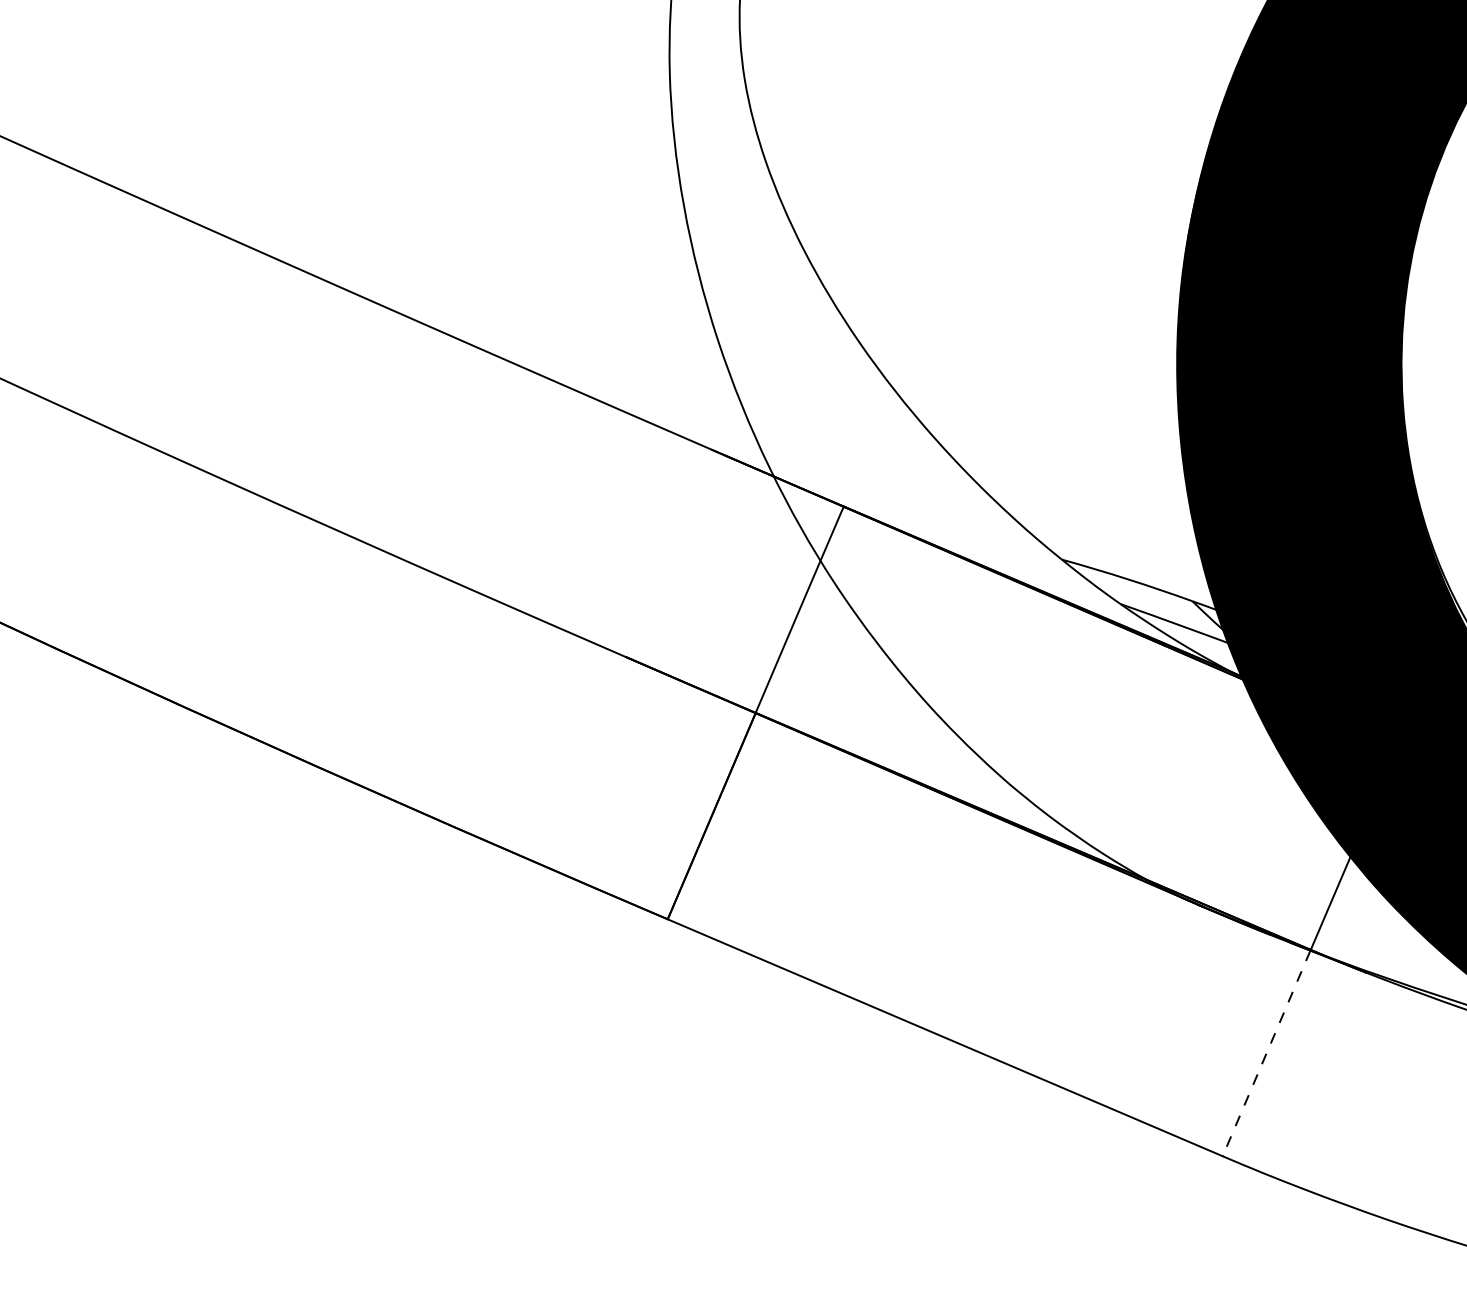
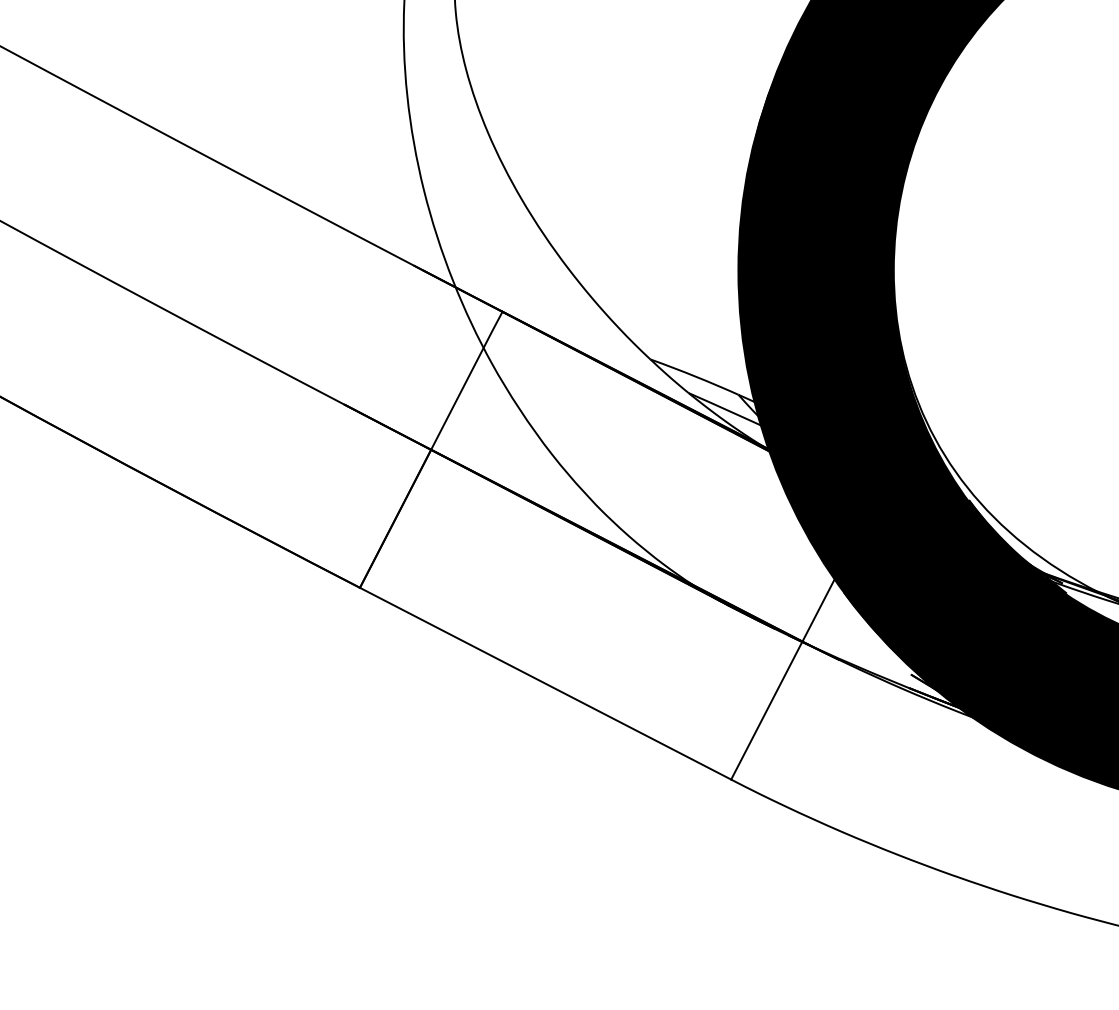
line: (1266, 1054) -> (766, 711), dashed -> solid

